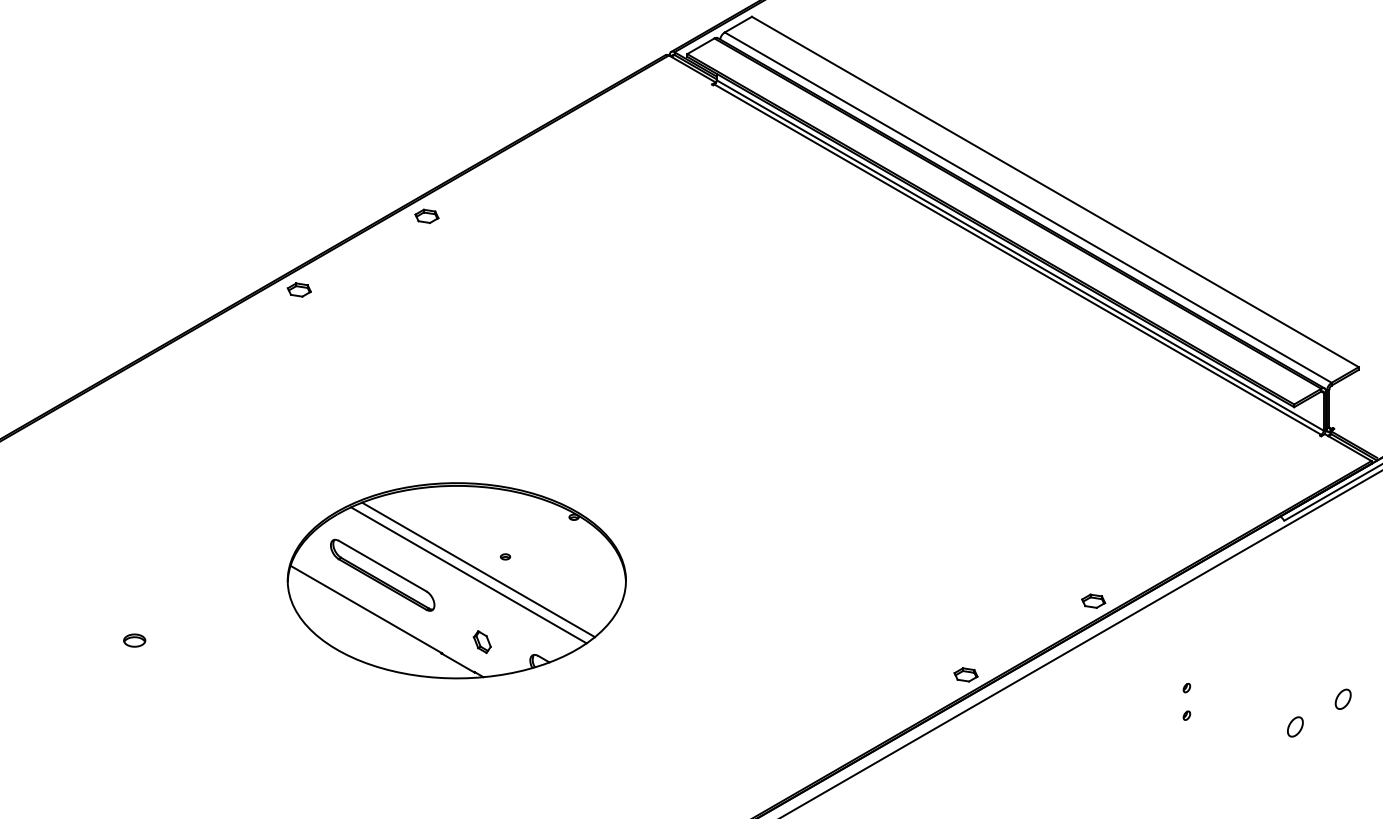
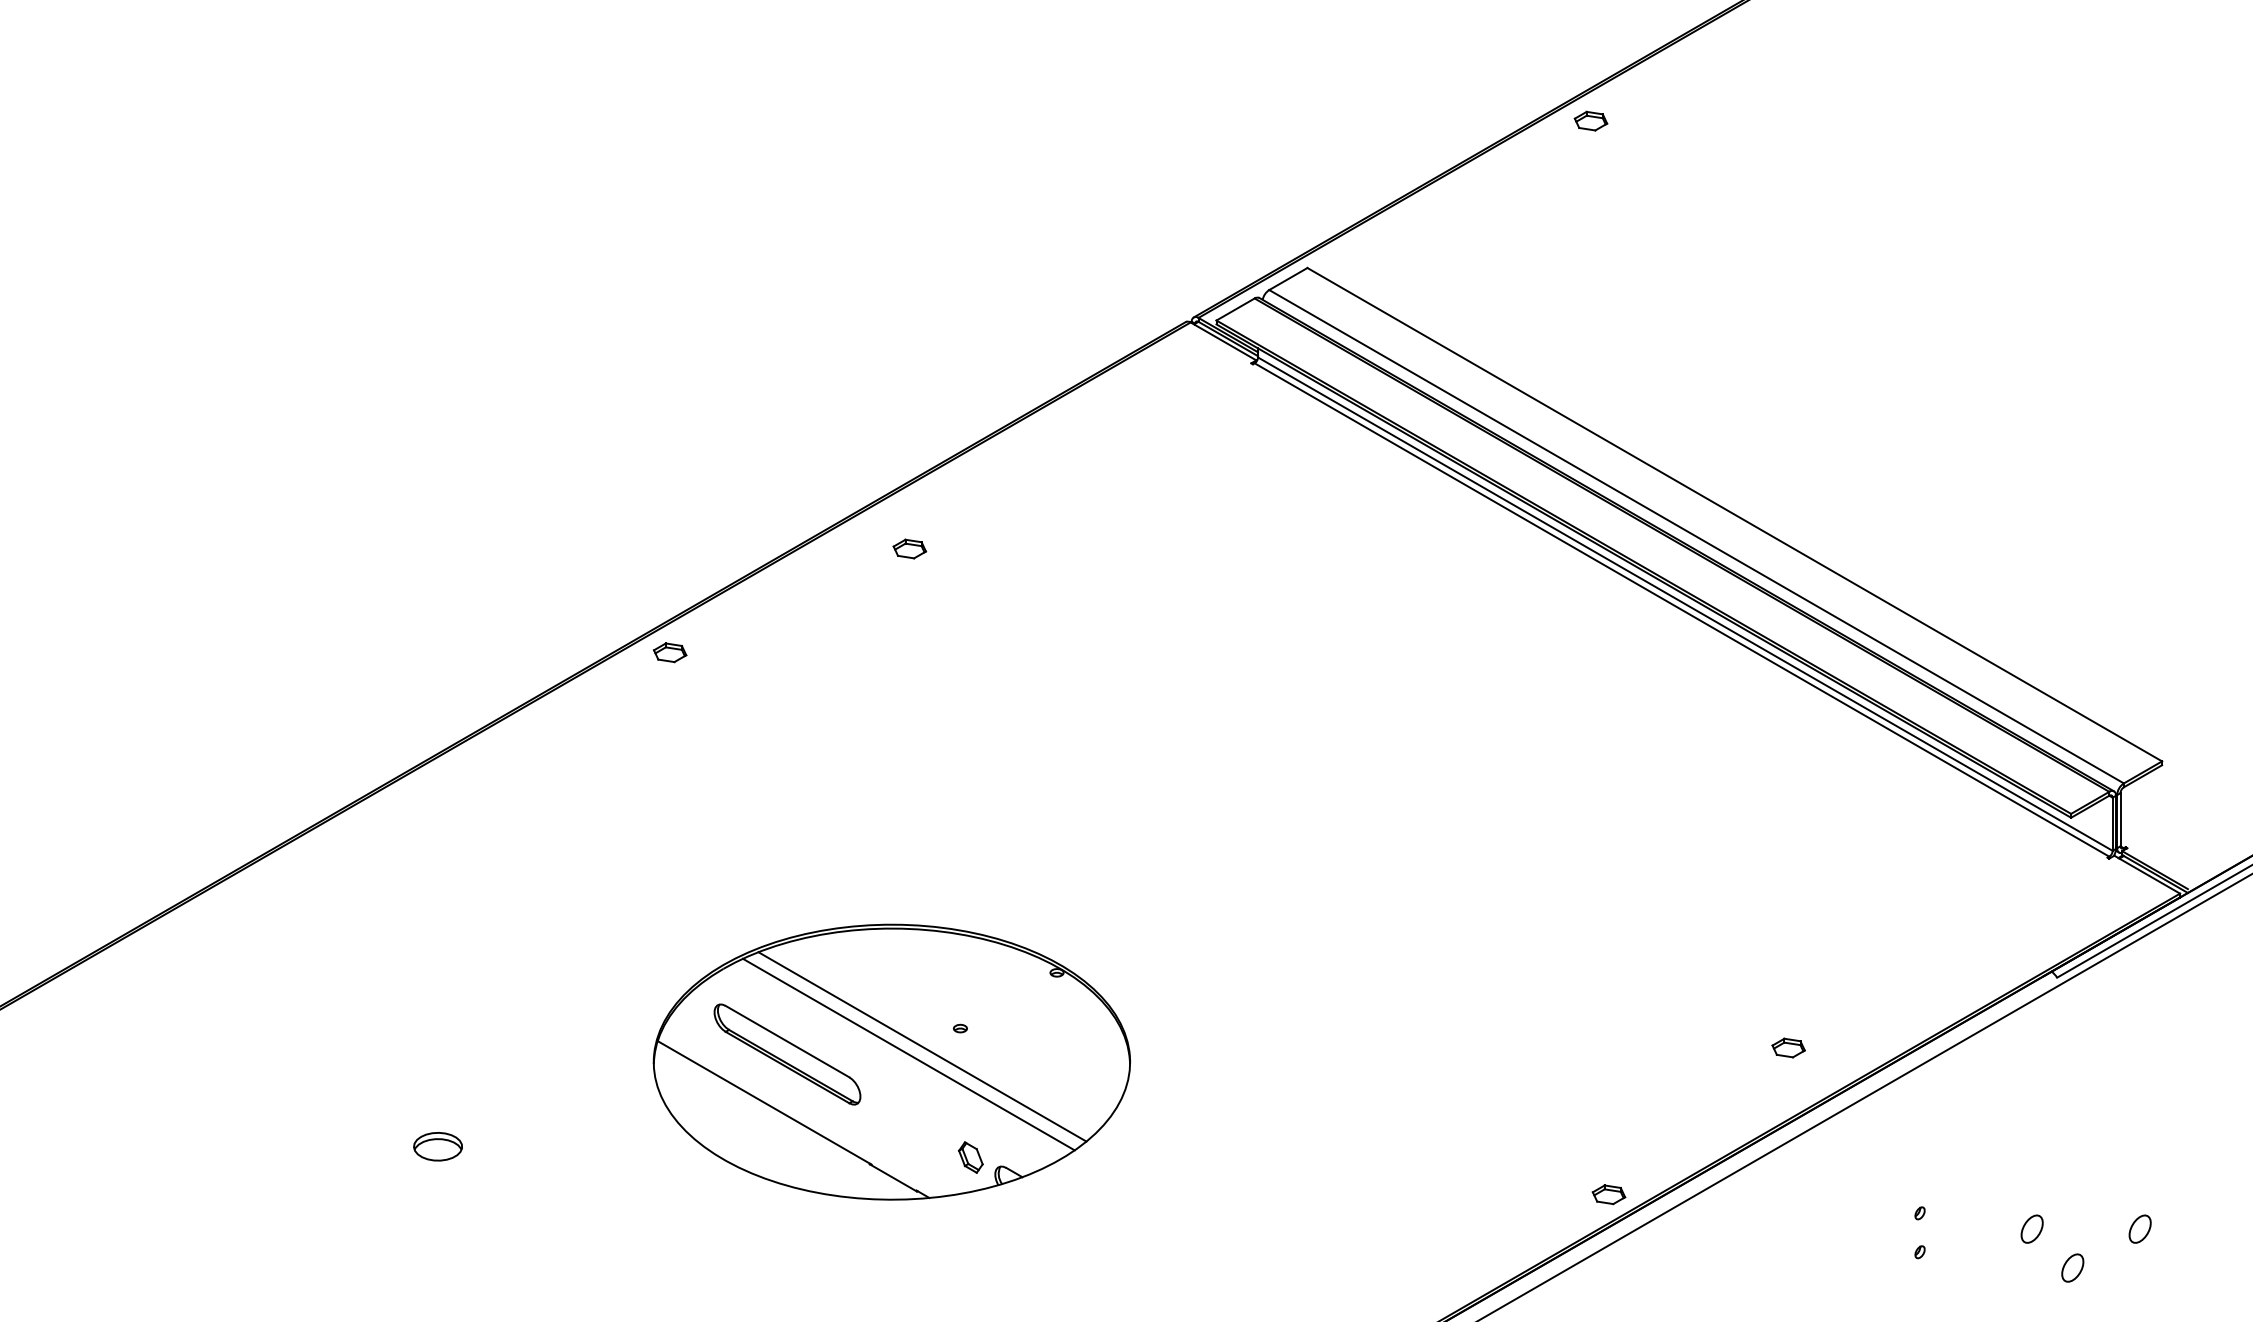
part: (426, 215) -> (909, 548), moved
part: (1093, 600) -> (1788, 1047), moved
part: (134, 639) -> (438, 1145), size x1.6
part: (482, 642) -> (970, 1157), moved
part: (1266, 698) -> (2031, 1228), added

